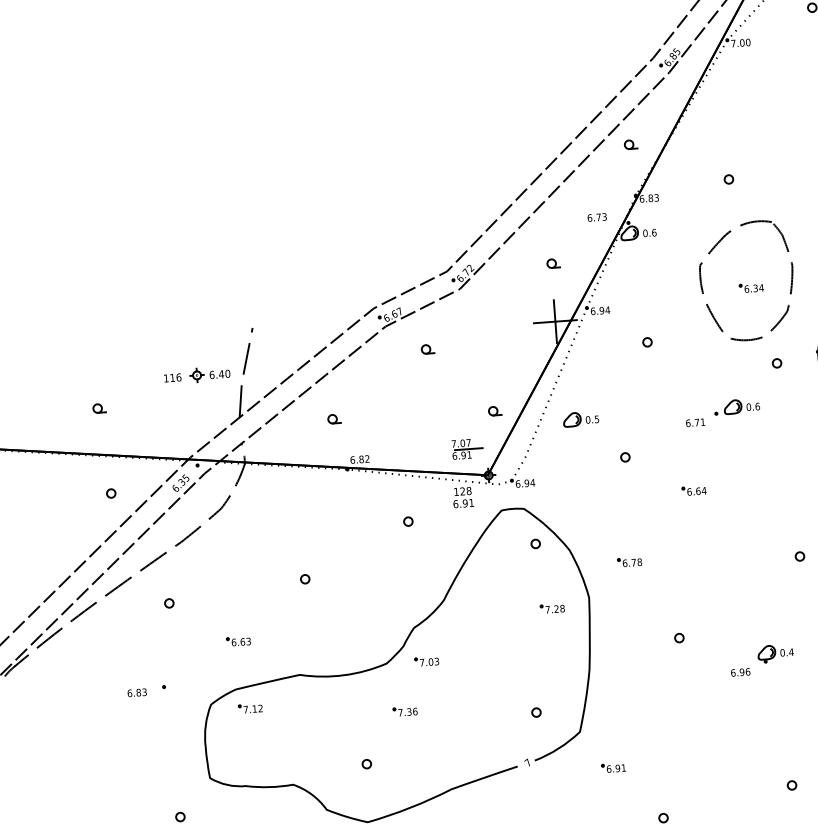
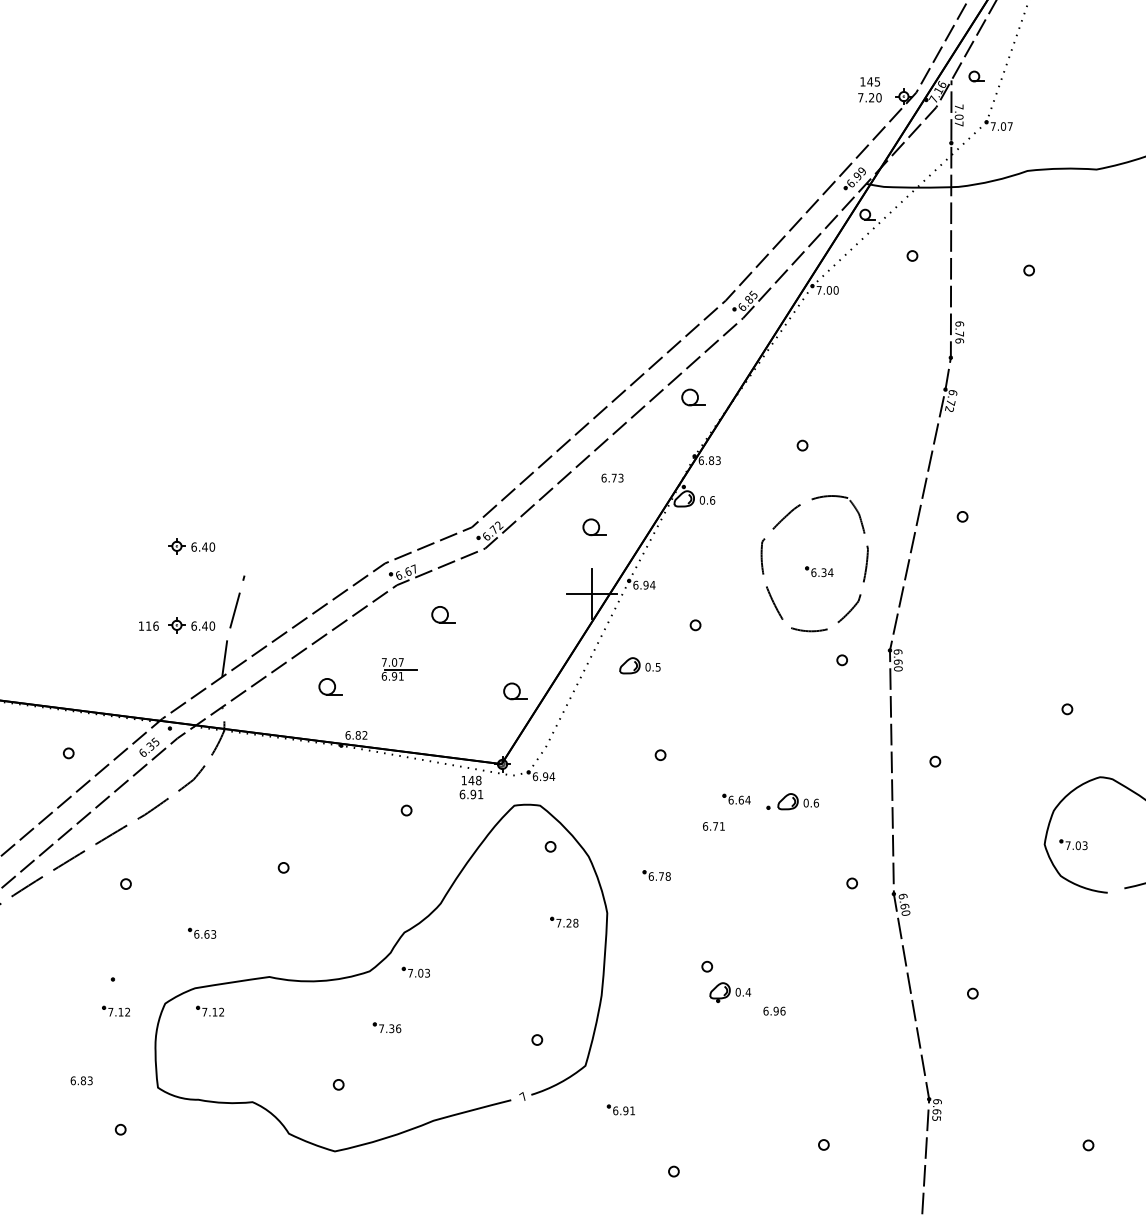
part: (630, 144) -> (692, 397), size x1.6
text: (597, 216) -> (612, 477), moved
part: (553, 262) -> (594, 526), size x1.6
part: (204, 306) -> (191, 546), added
part: (427, 349) -> (443, 614), size x1.6
part: (736, 406) -> (792, 801), moved
part: (99, 408) -> (62, 654), removed
part: (494, 410) -> (514, 690), size x1.6
part: (334, 418) -> (330, 686), size x1.6
part: (580, 419) -> (639, 665), moved
text: (695, 422) -> (713, 826), moved
part: (467, 449) -> (399, 669), moved
text: (462, 491) -> (471, 780), 128 -> 148
part: (775, 653) -> (730, 992), moved
text: (137, 692) -> (81, 1080), moved
part: (168, 713) -> (115, 1010), added

